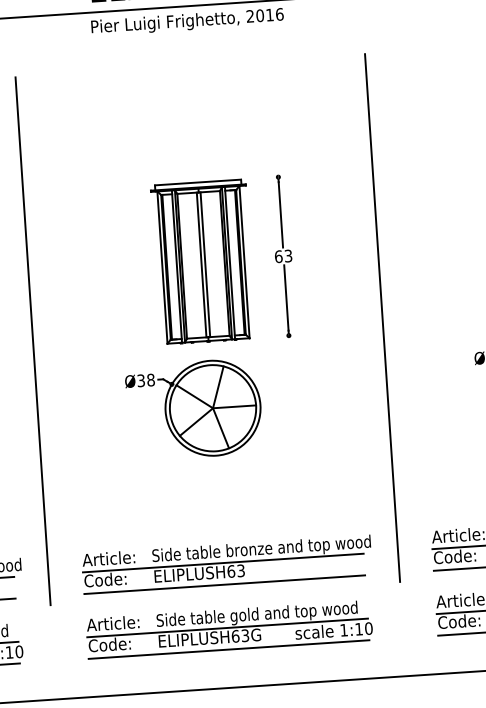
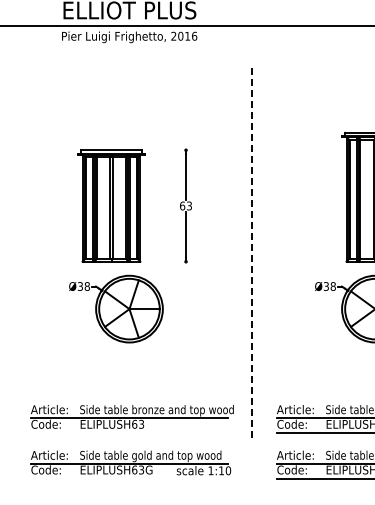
part: (203, 261) -> (111, 205), moved
line: (382, 317) -> (252, 253), solid -> dashed
line: (33, 340) -> (6, 253), removed
line: (224, 584) -> (129, 433), removed
line: (229, 648) -> (129, 478), removed

